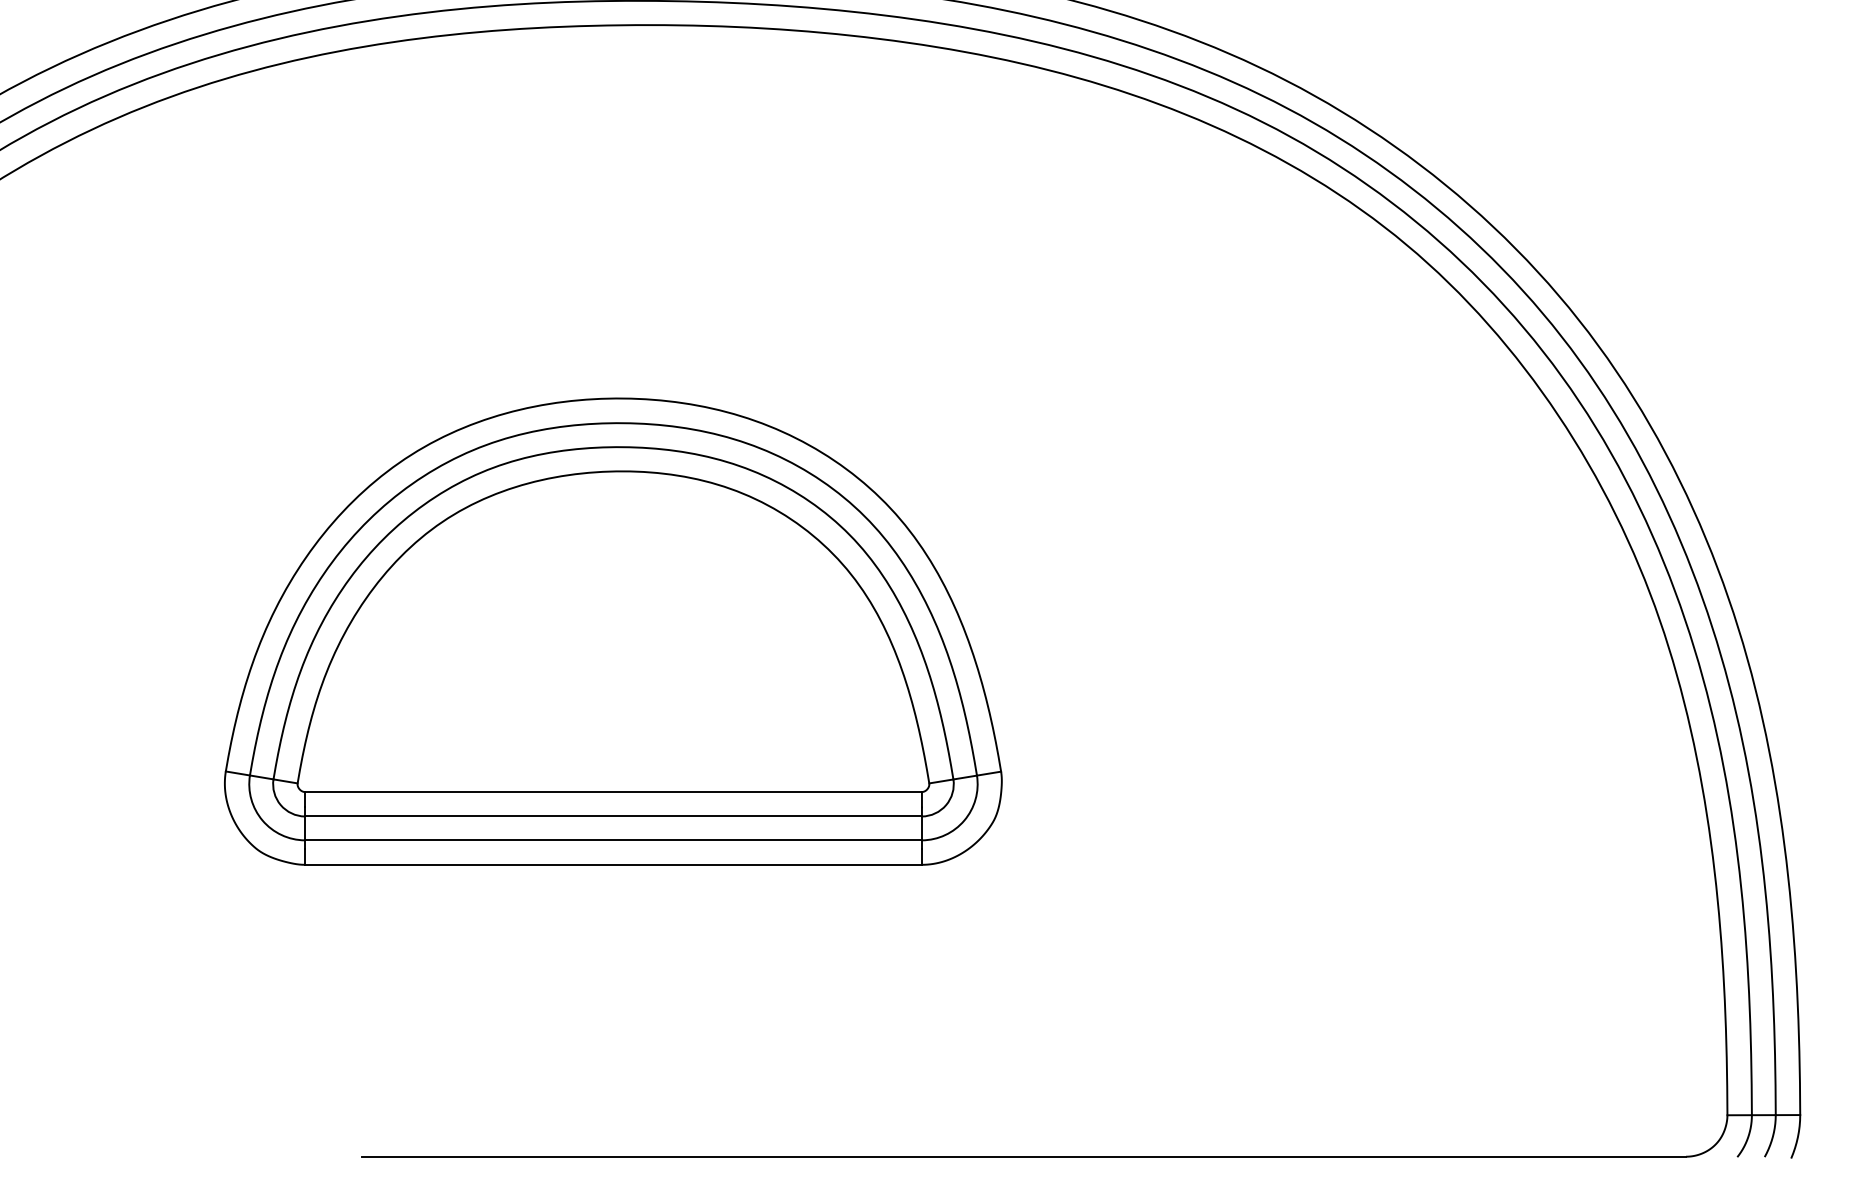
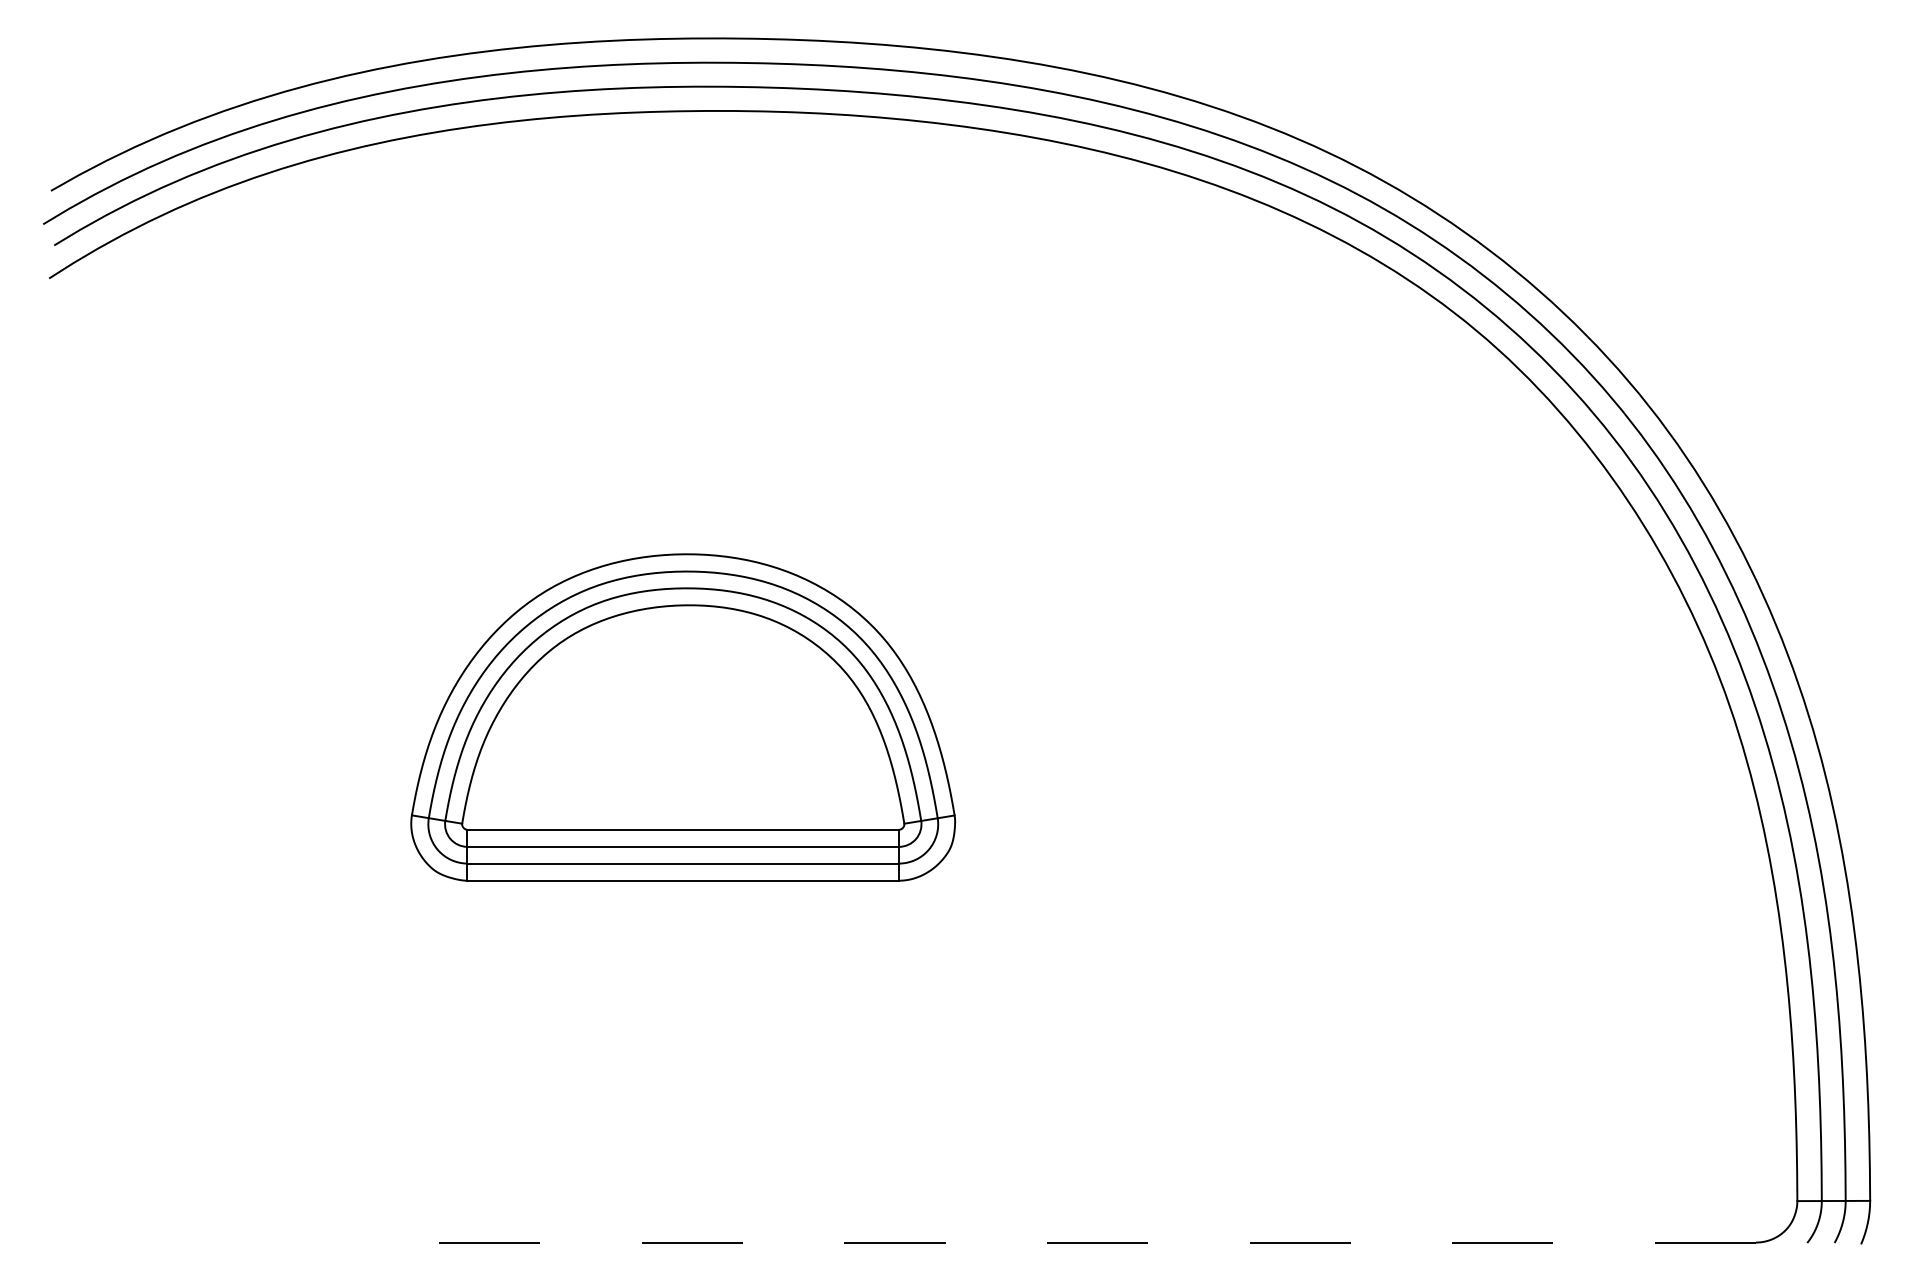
part: (612, 631) -> (682, 717), size x0.7
line: (1024, 1156) -> (1094, 1242), solid -> dashed

